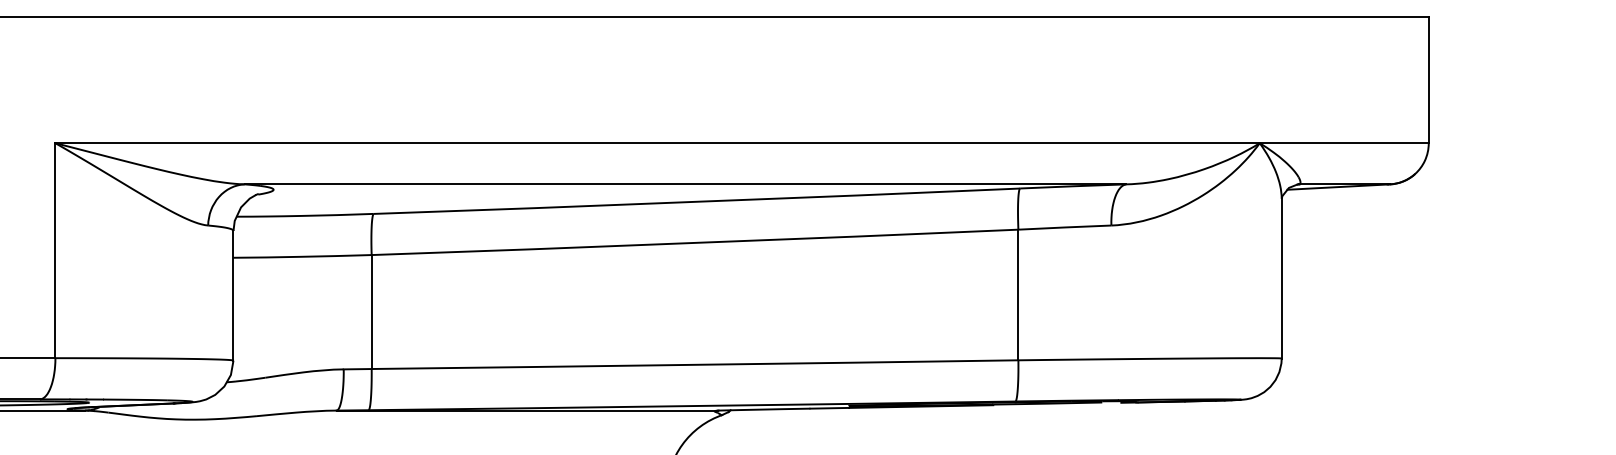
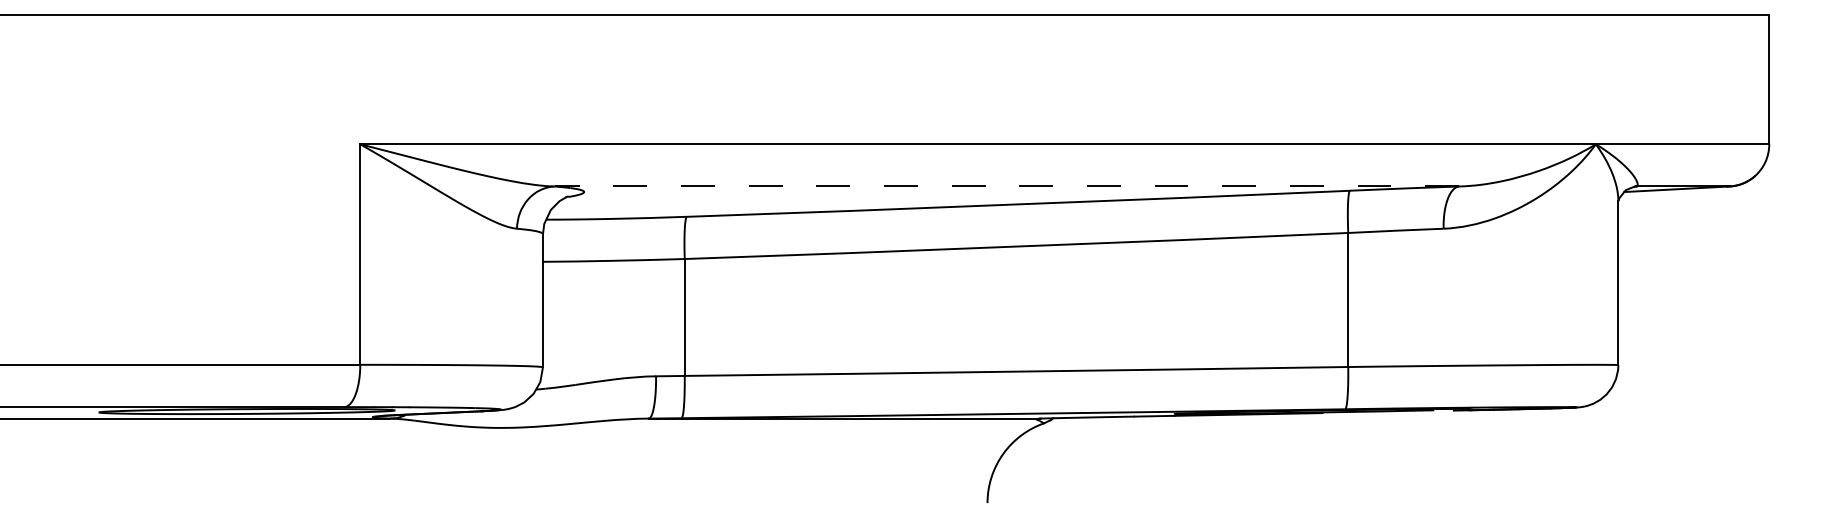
line: (685, 184) -> (1006, 186), solid -> dashed

